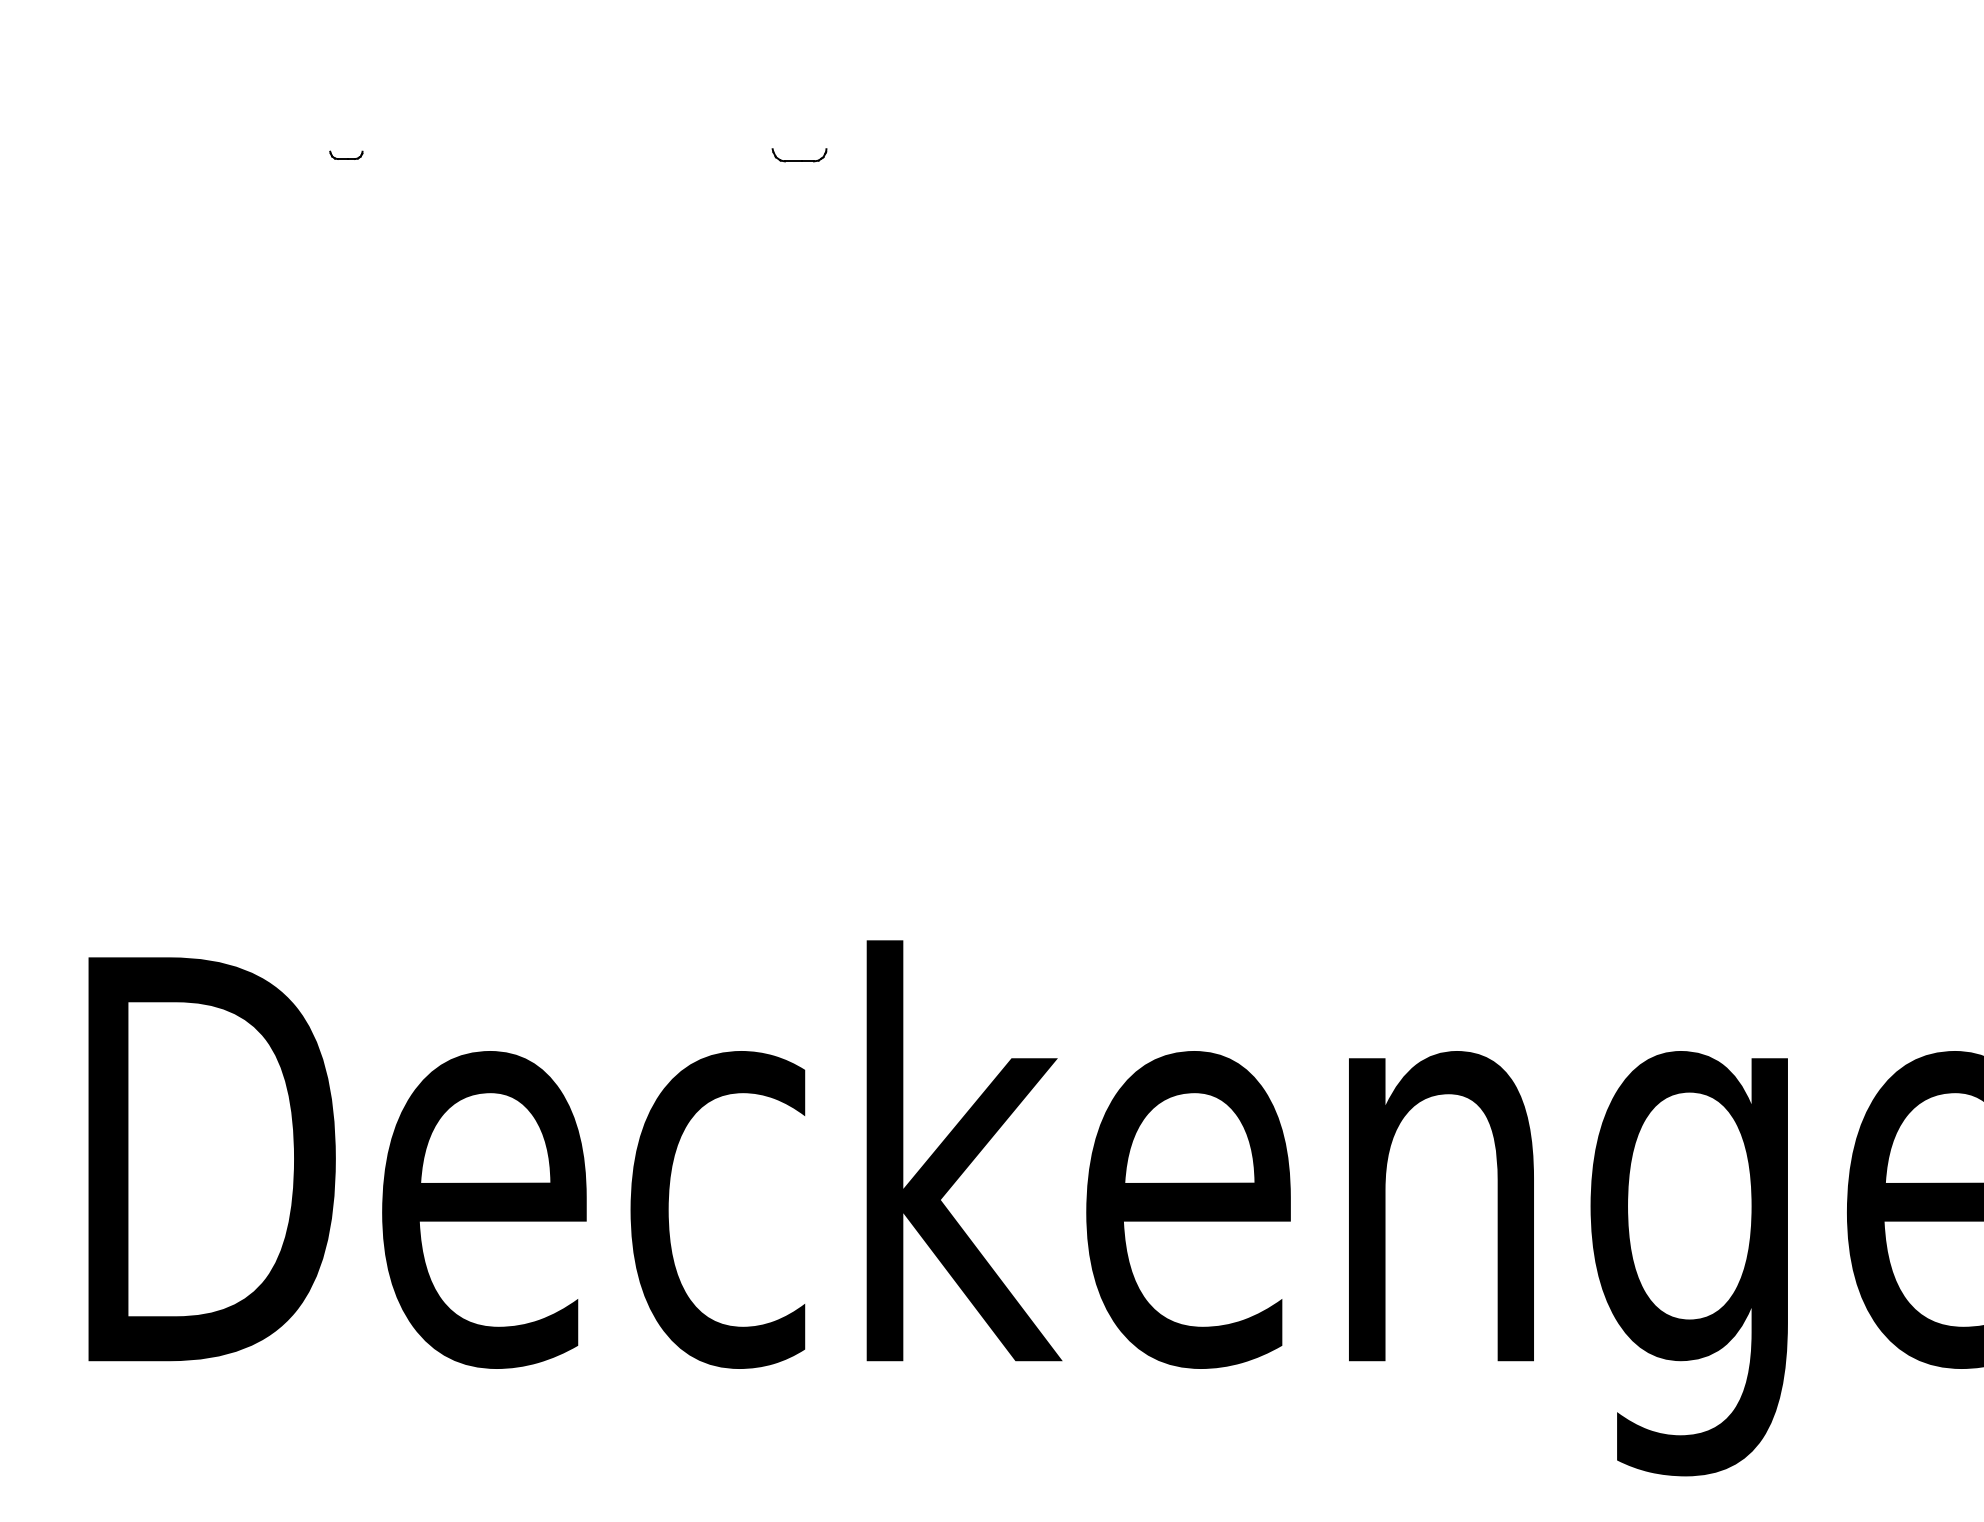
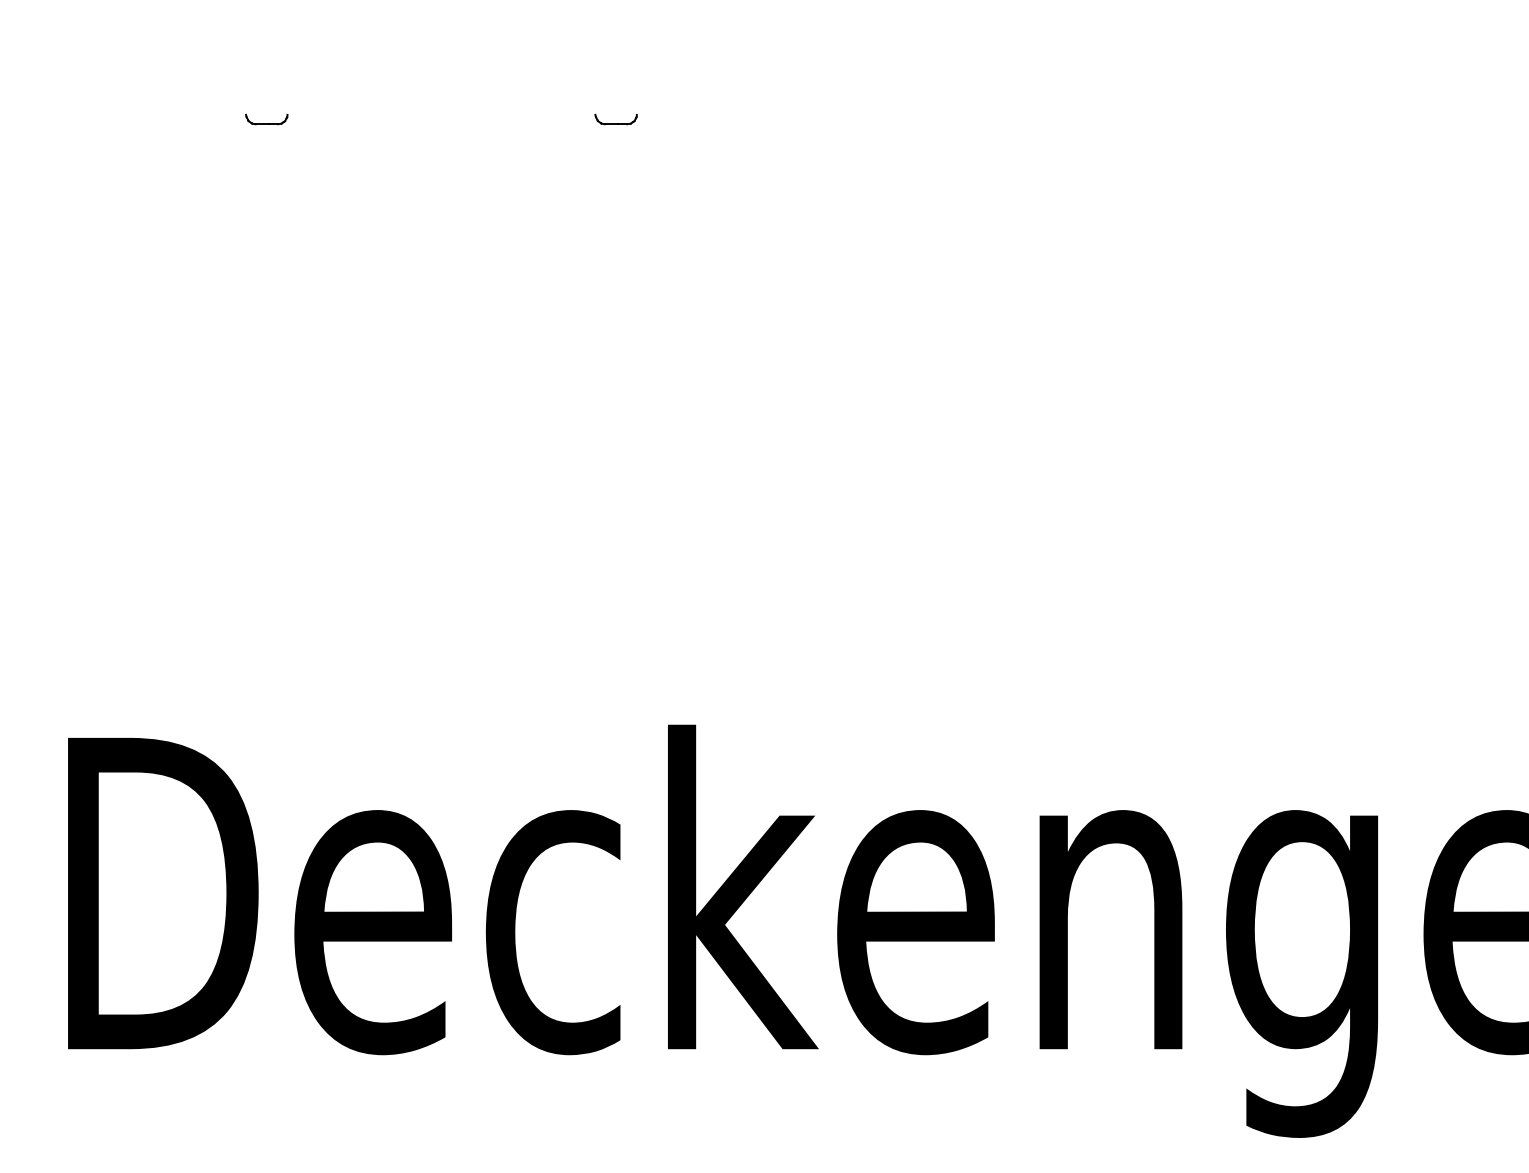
part: (346, 155) -> (266, 119), size x1.67

